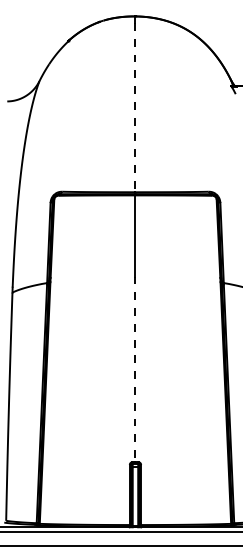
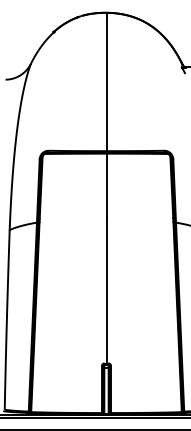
line: (135, 107) -> (106, 84), dashed -> solid
line: (135, 369) -> (106, 290), dashed -> solid

